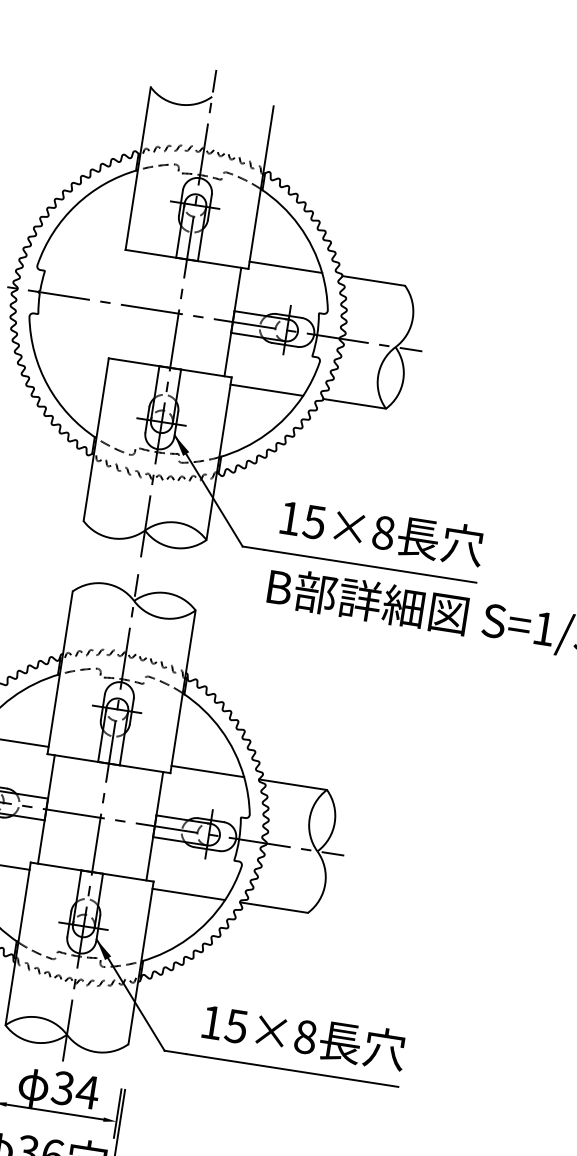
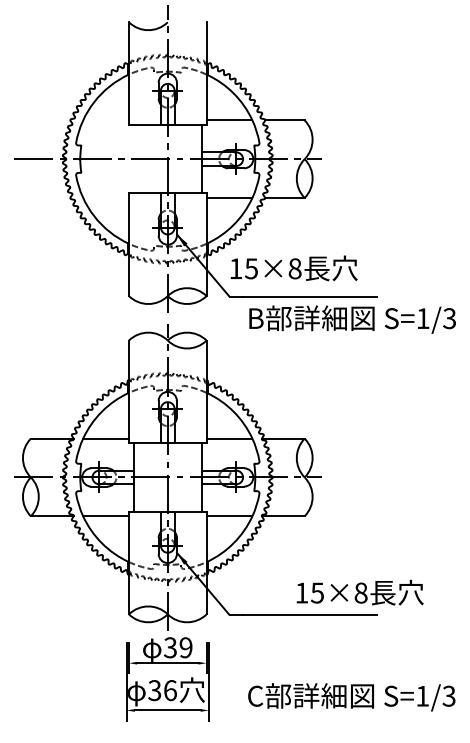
text: (381, 532) -> (293, 268), moved
text: (303, 1035) -> (359, 592), moved
text: (88, 1091) -> (186, 647), 34 -> 39

